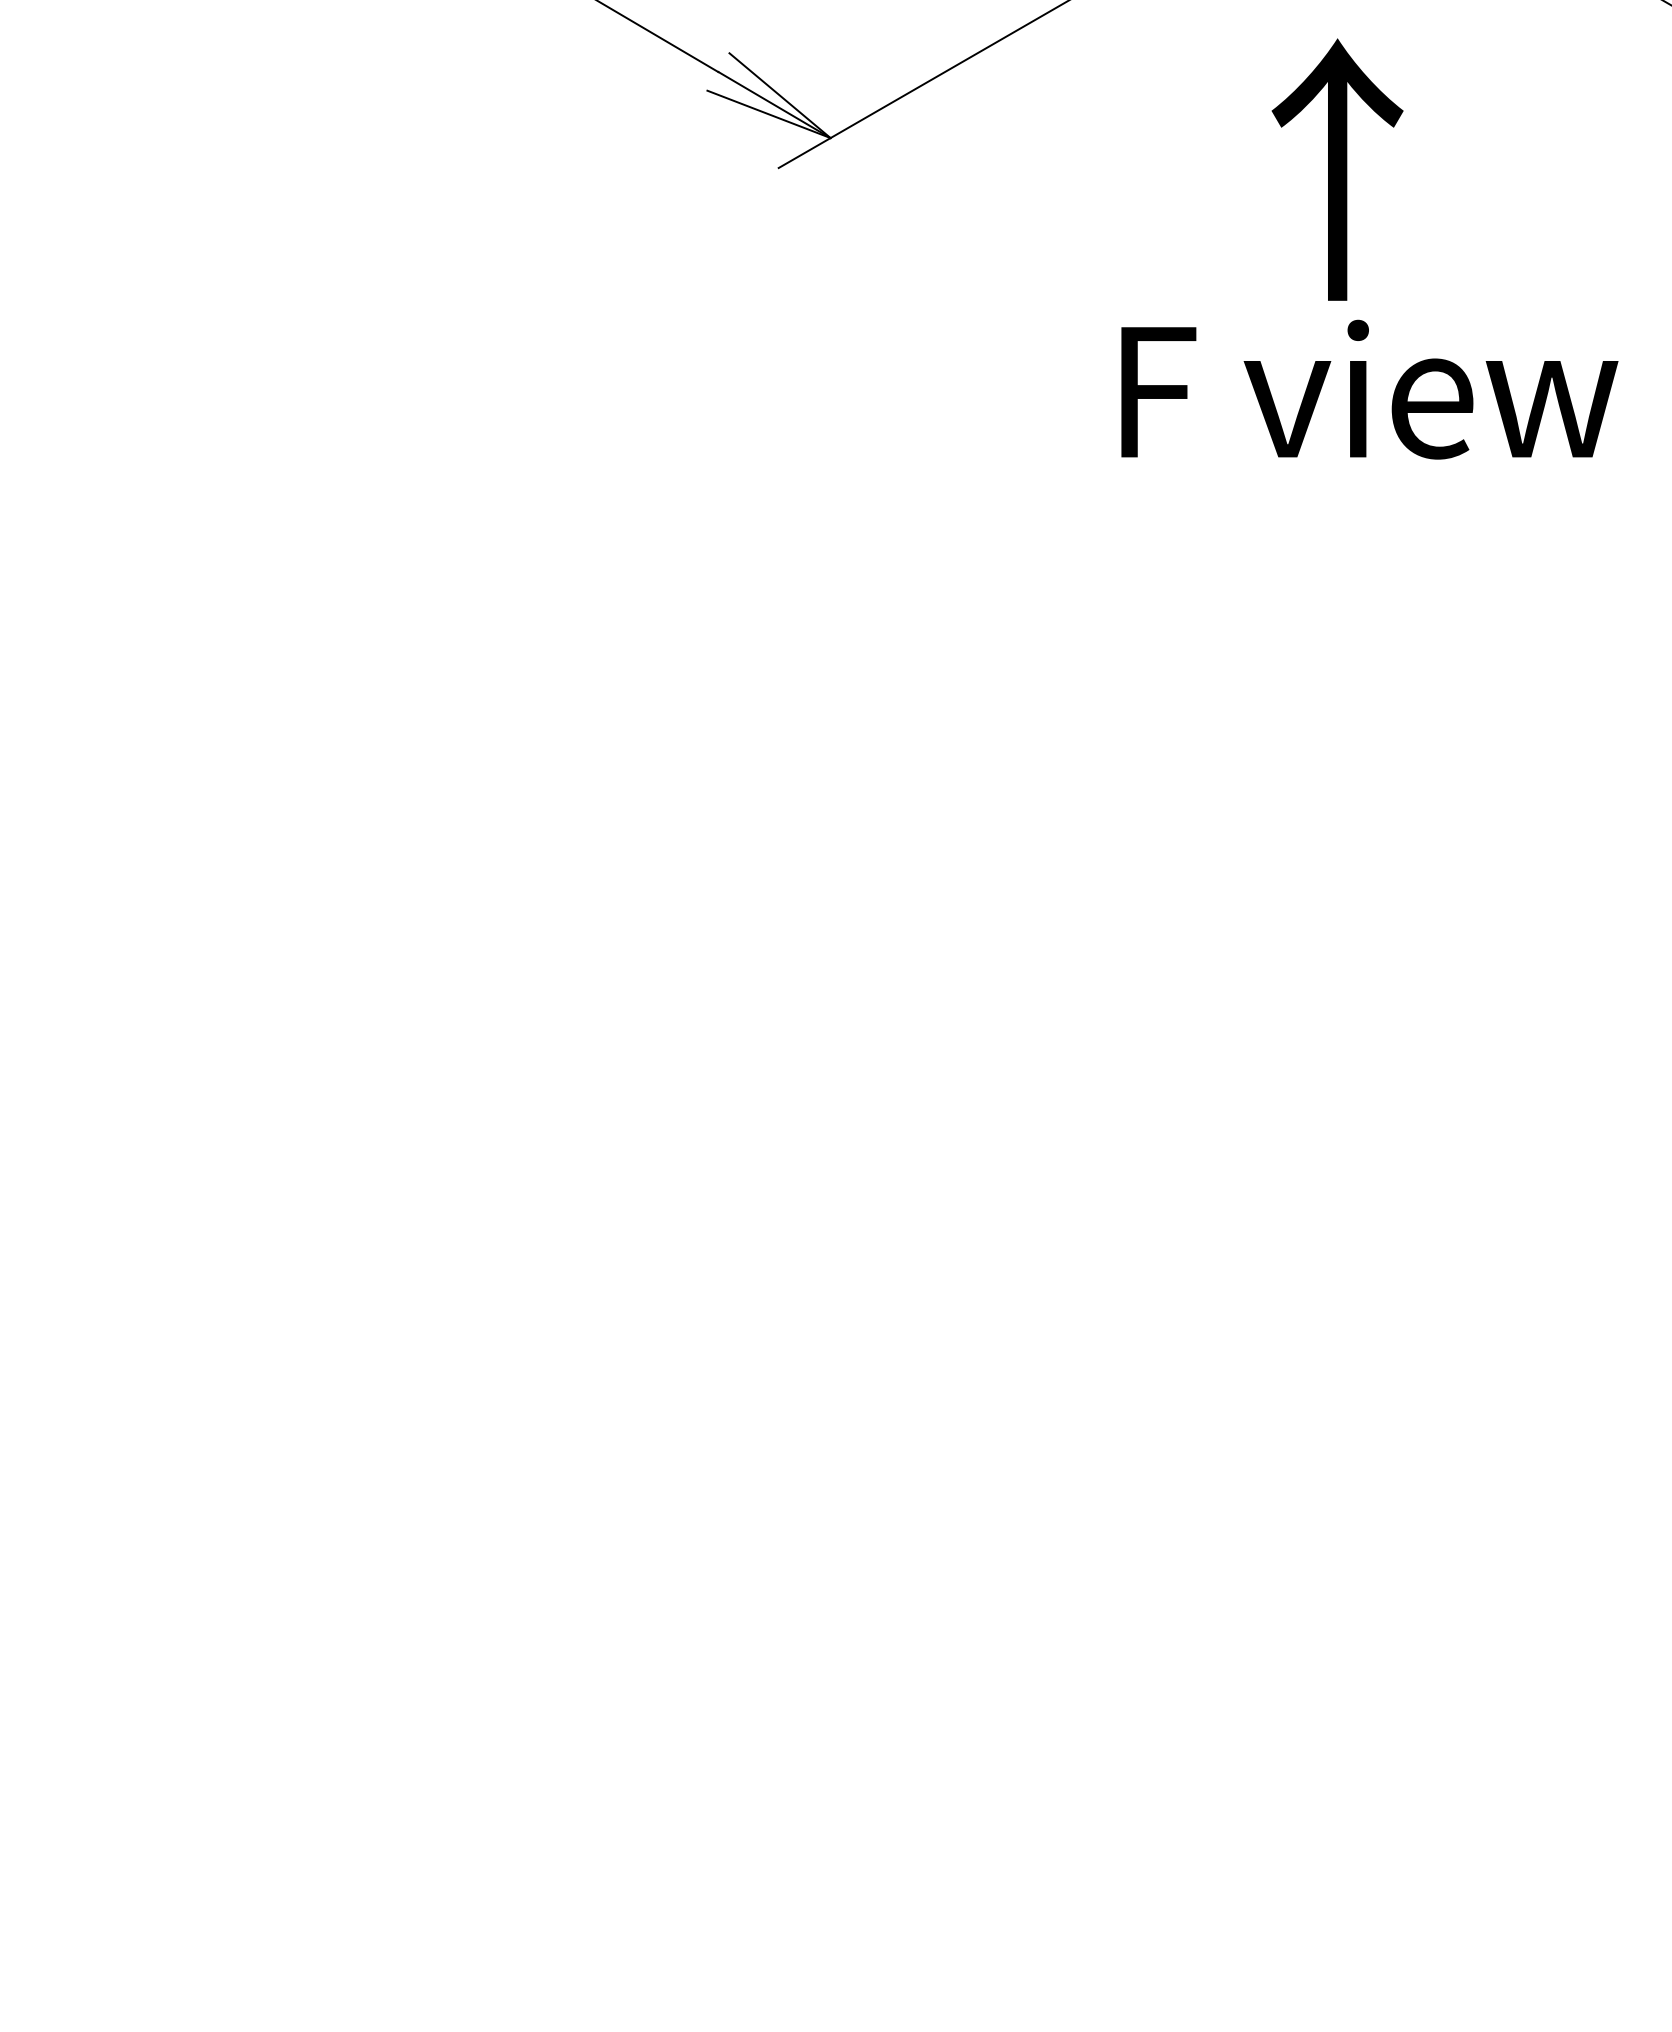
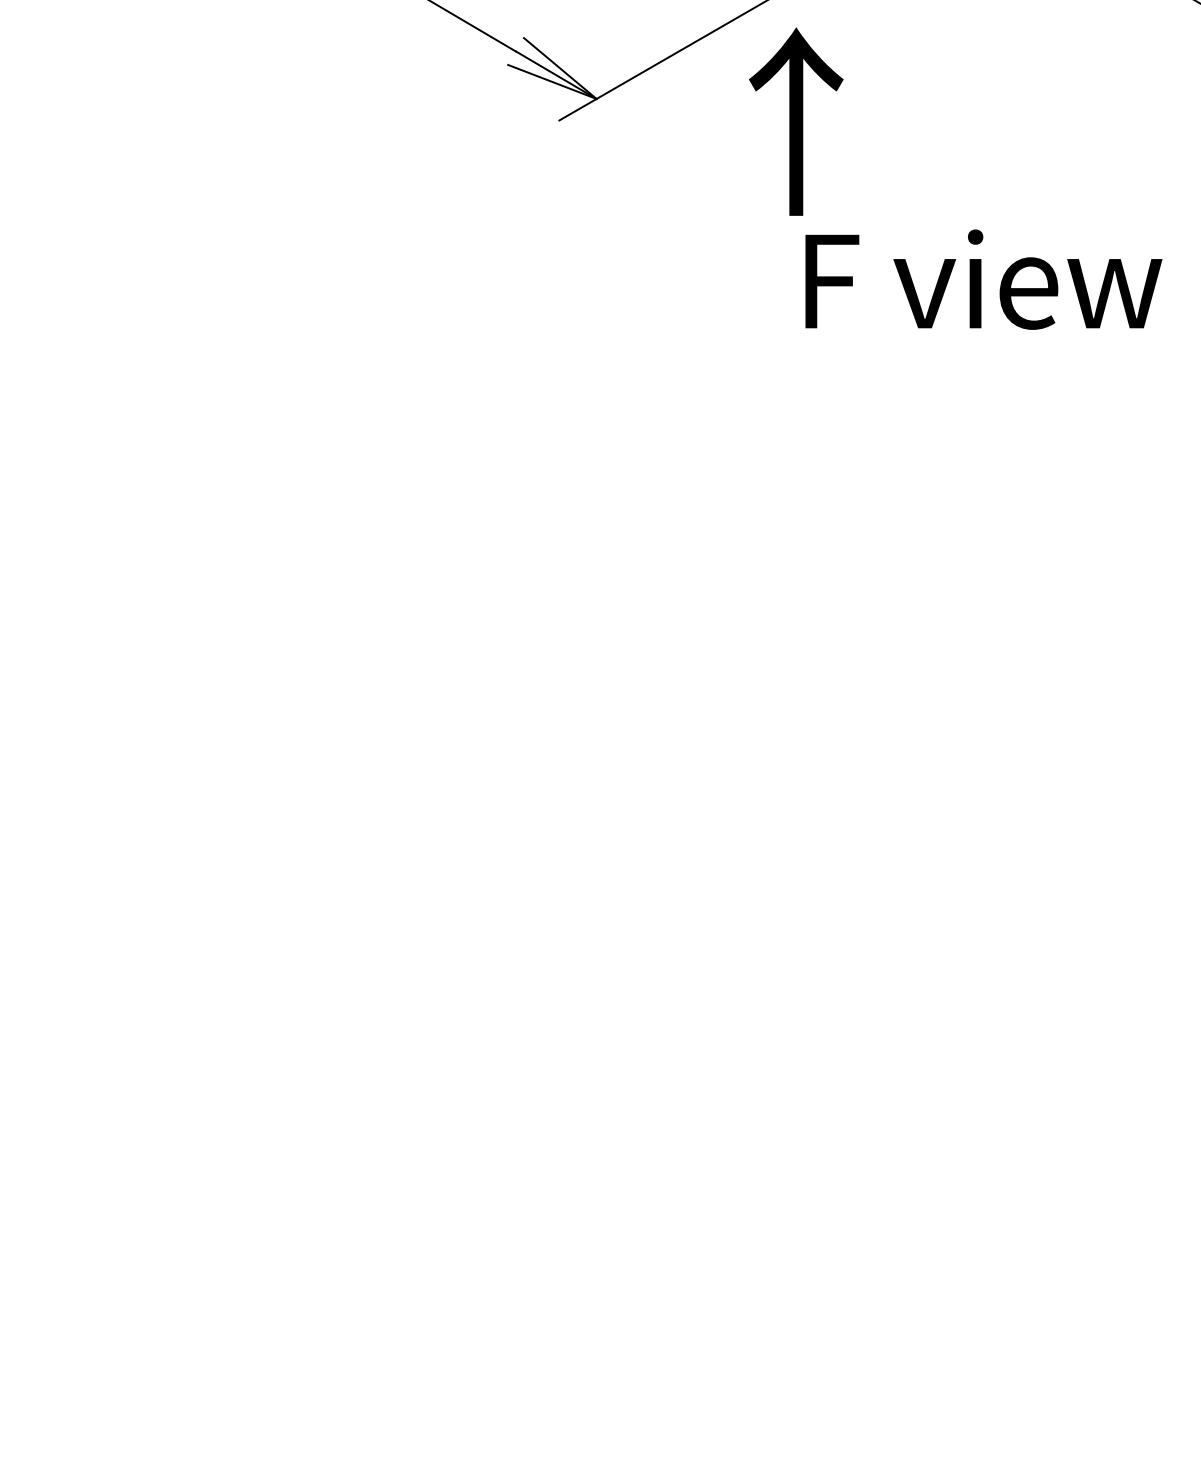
text: (1337, 169) -> (796, 121), moved

